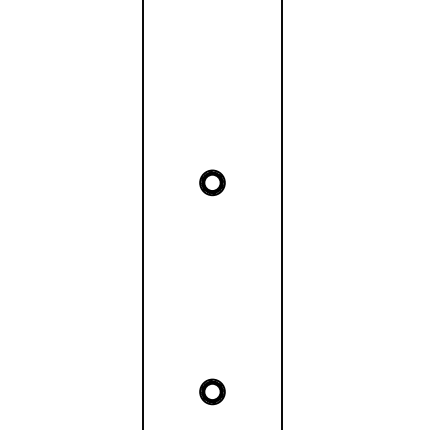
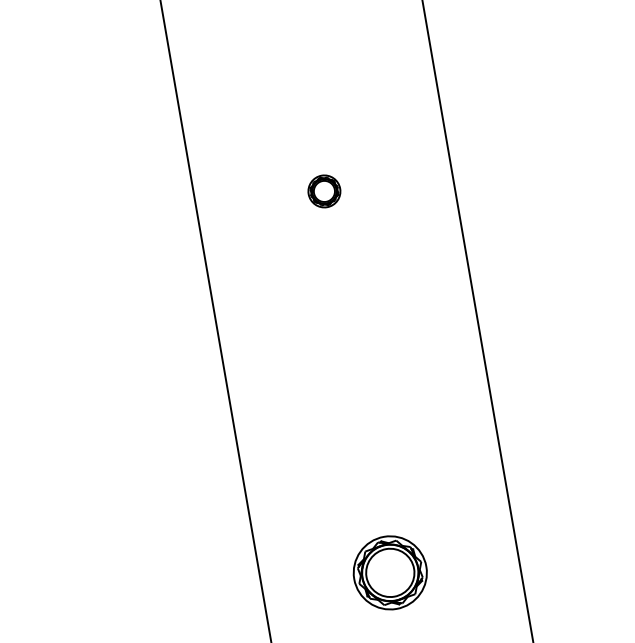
part: (212, 182) -> (324, 190), size x0.7
part: (212, 391) -> (390, 572), size x1.6

